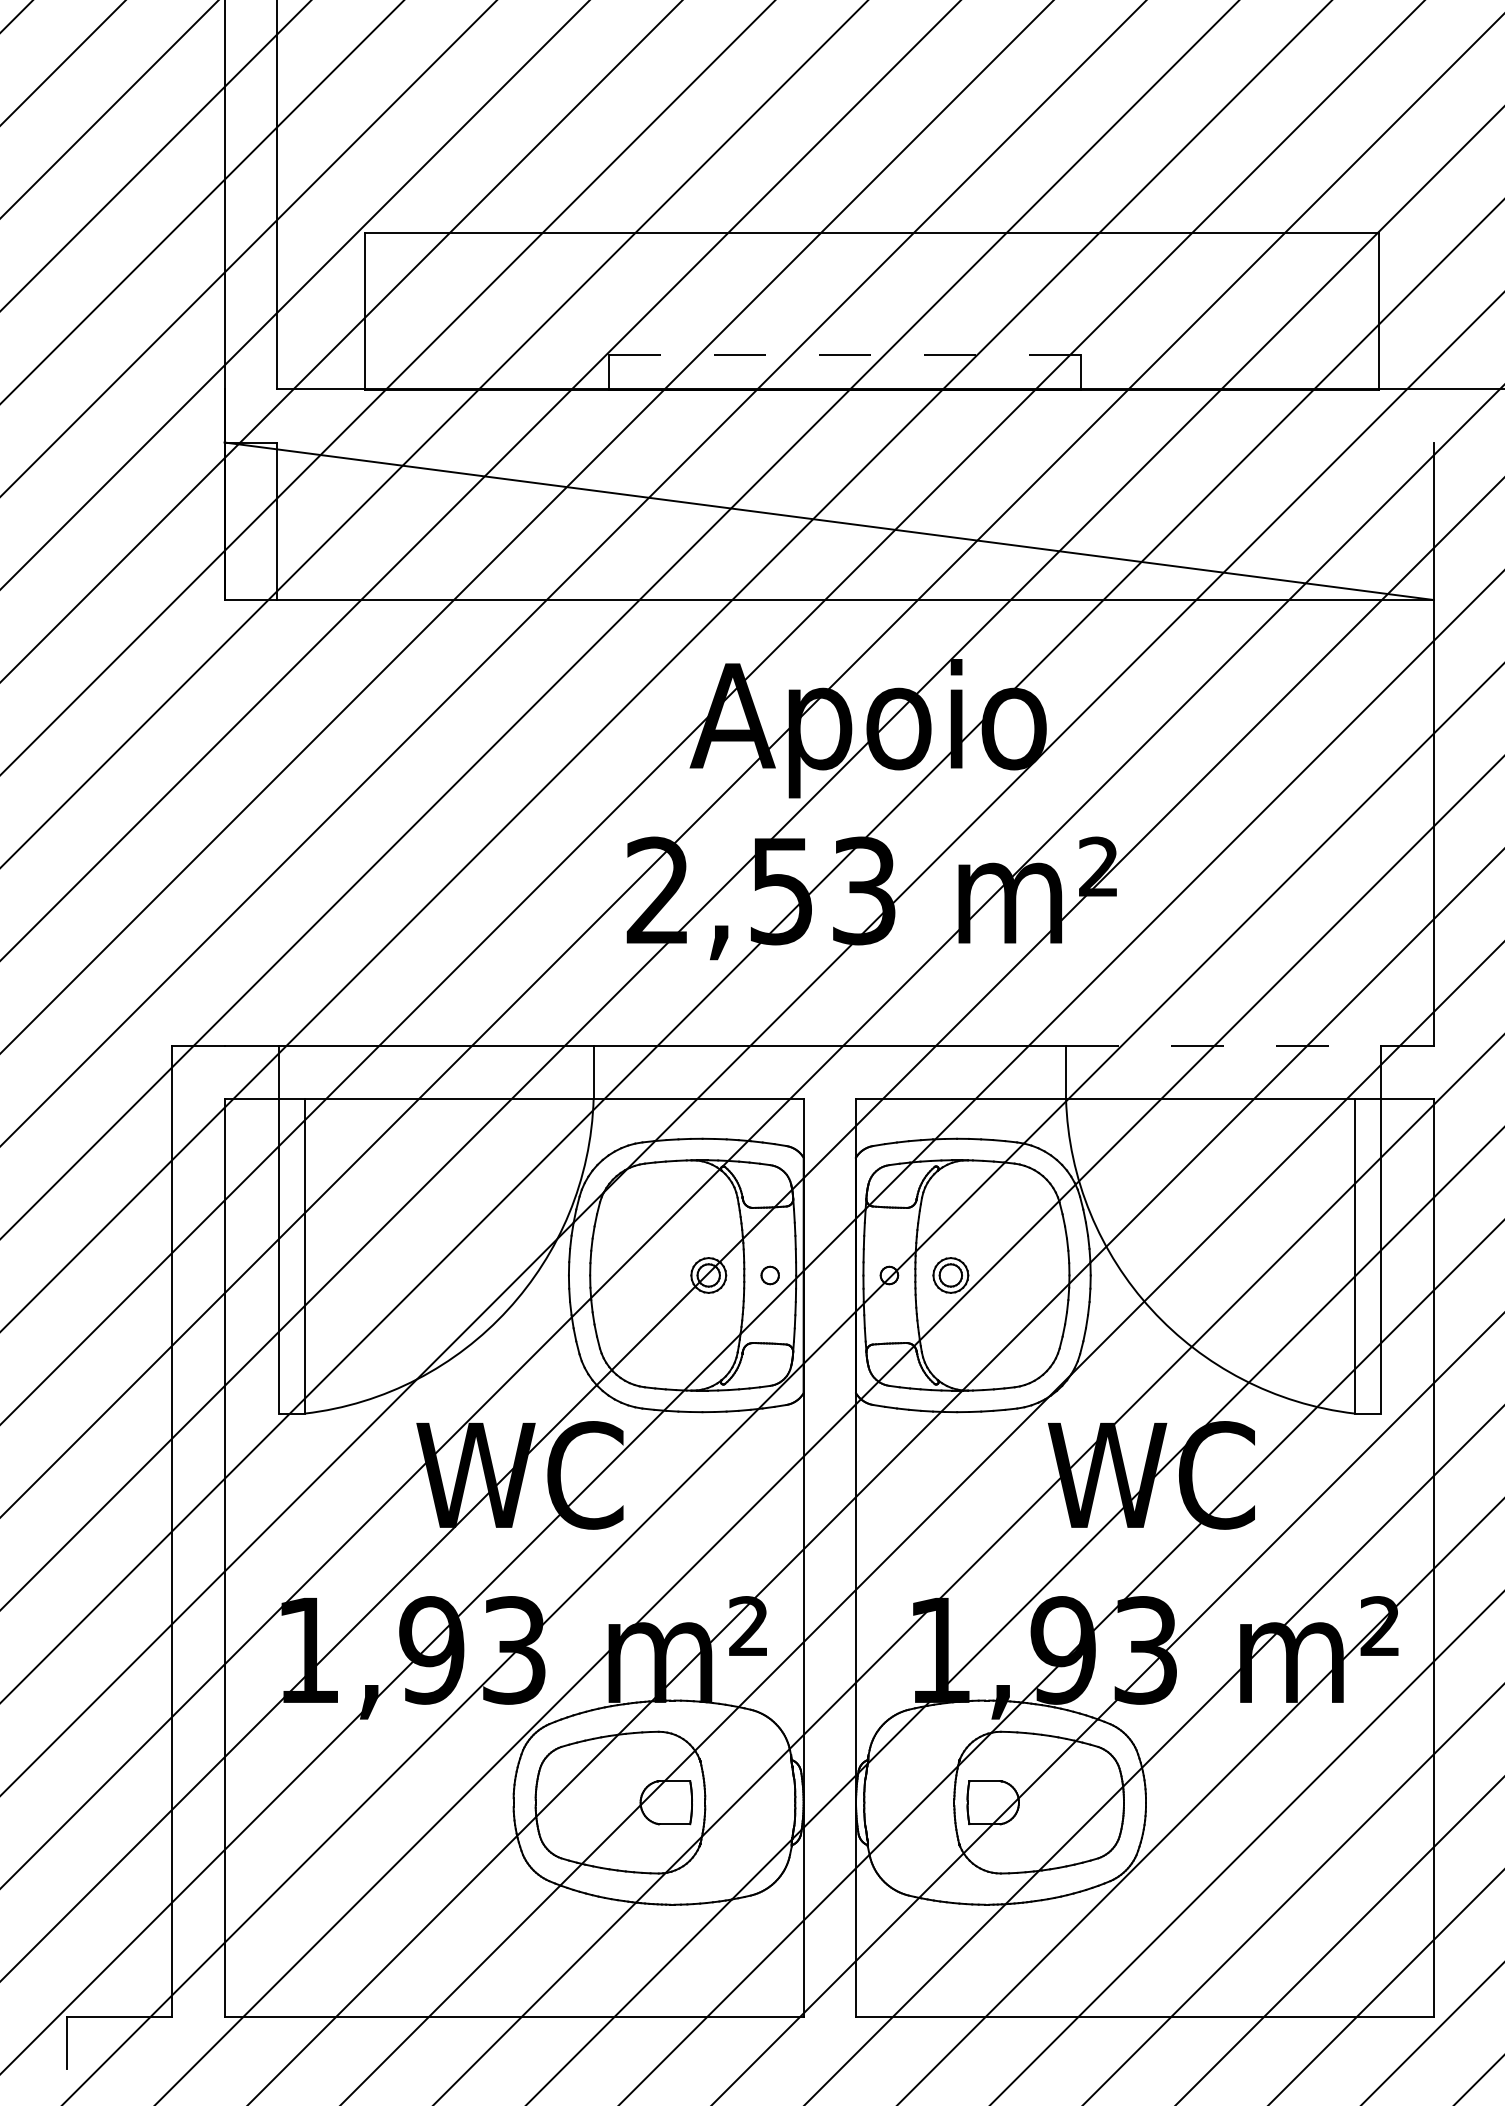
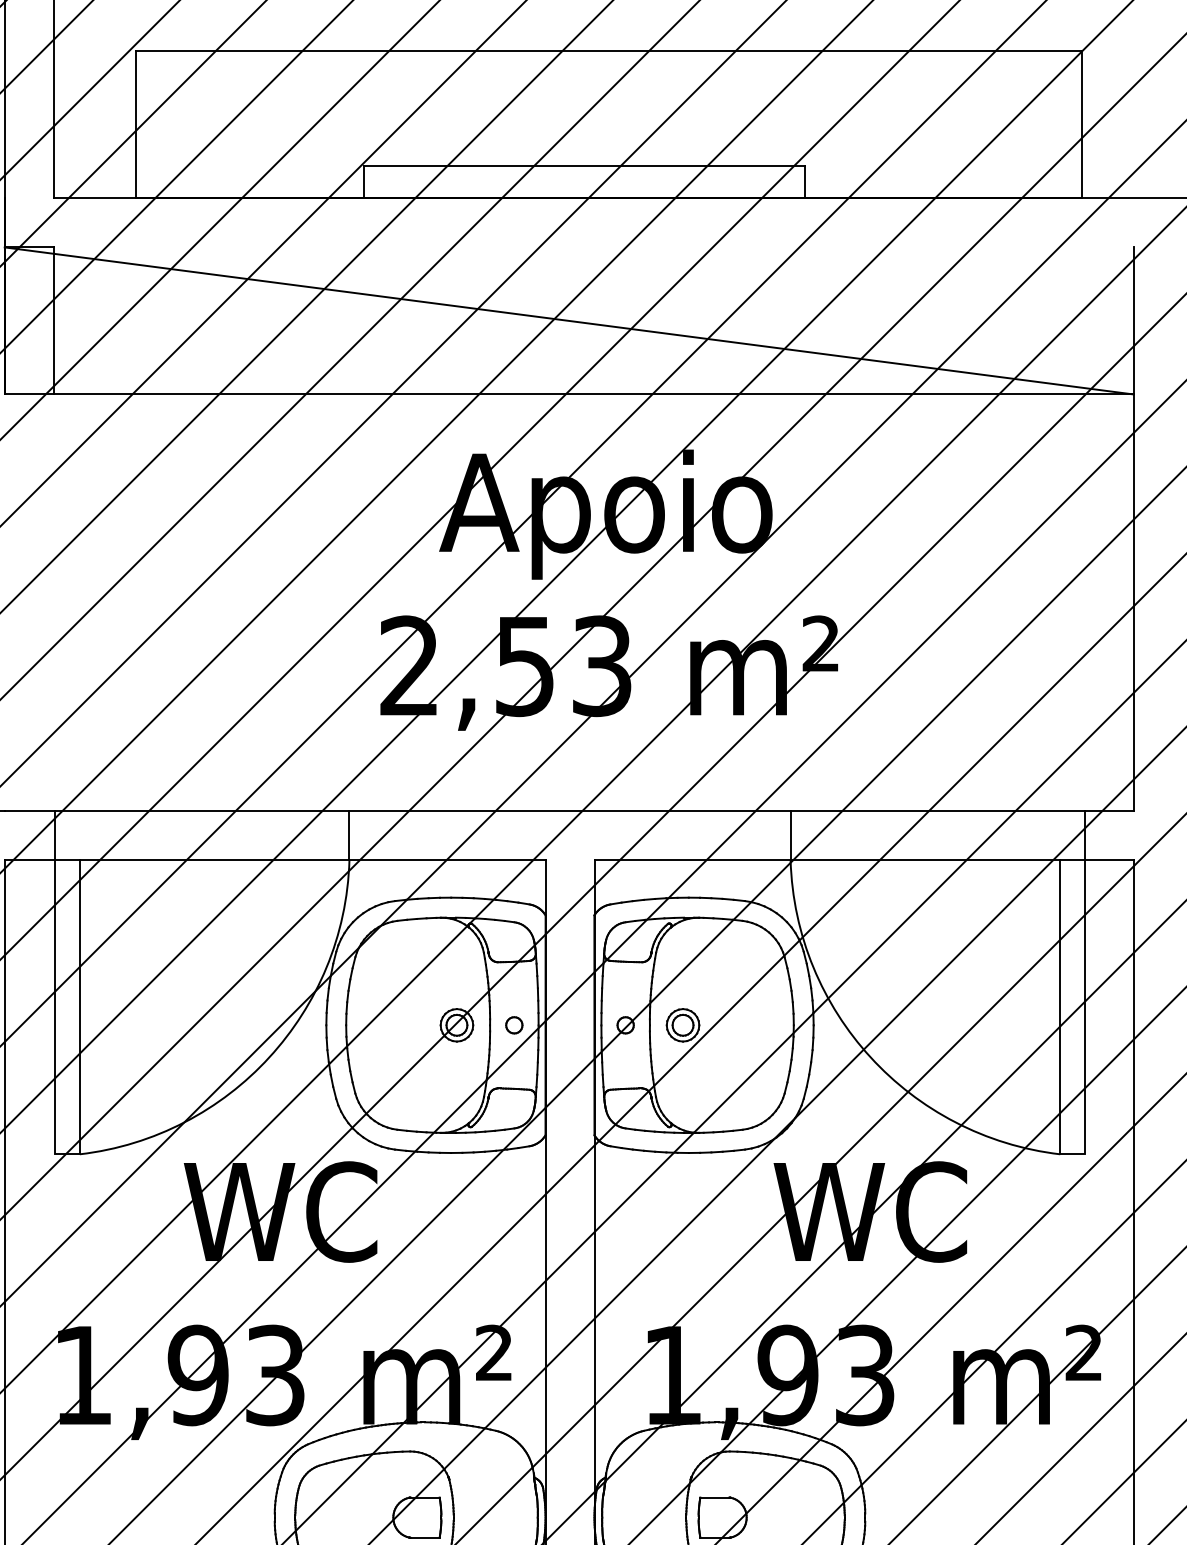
line: (845, 355) -> (584, 166), dashed -> solid
line: (1224, 1046) -> (938, 811), dashed -> solid

